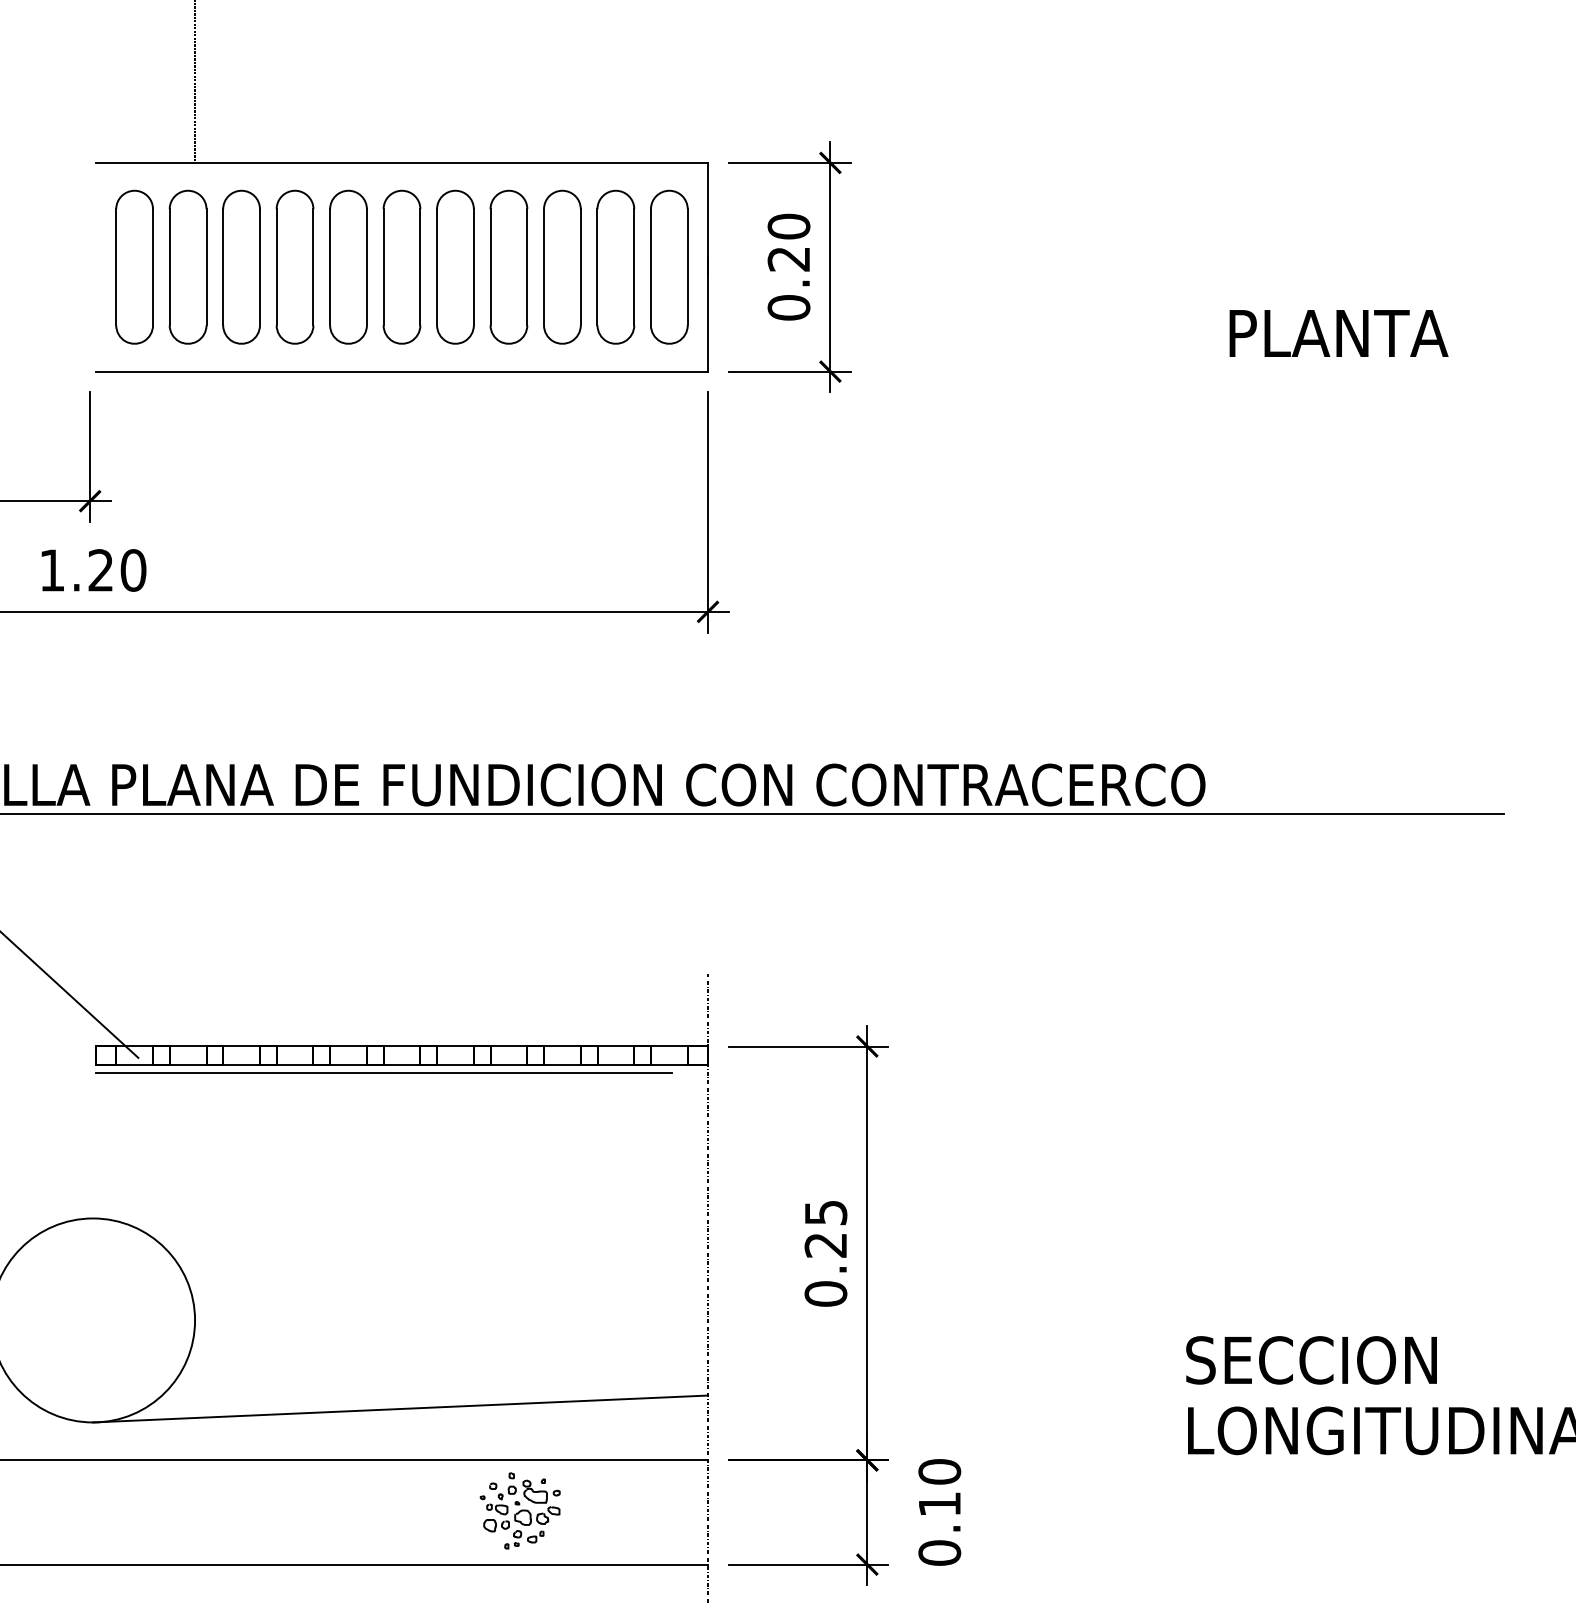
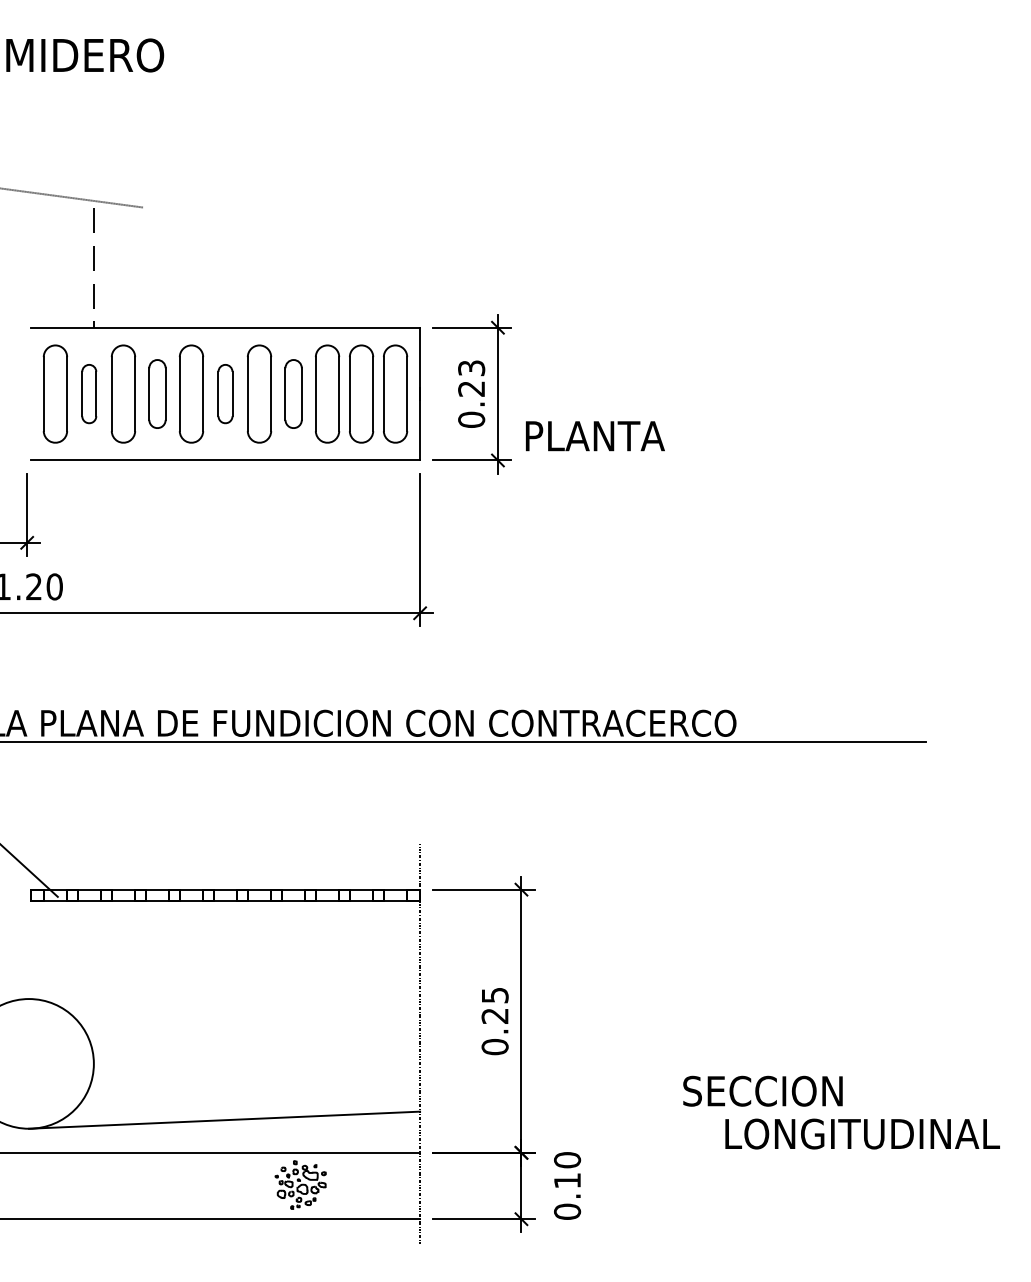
text: (788, 227) -> (471, 368), 0.20 -> 0.23
part: (186, 266) -> (88, 393), size x0.6
part: (295, 266) -> (157, 393), size x0.7
part: (401, 266) -> (225, 393), size x0.6
part: (508, 266) -> (293, 393), size x0.7
text: (1339, 333) -> (595, 436), moved
line: (383, 1072) -> (213, 906), removed
text: (1310, 1359) -> (762, 1090), moved

